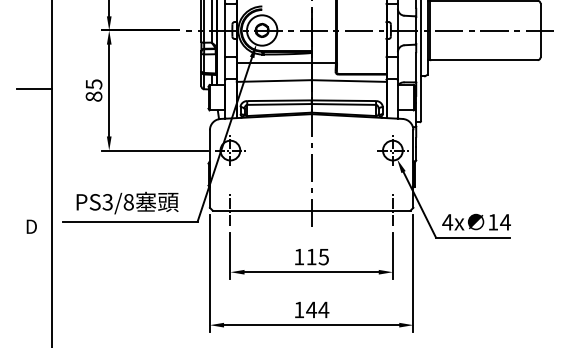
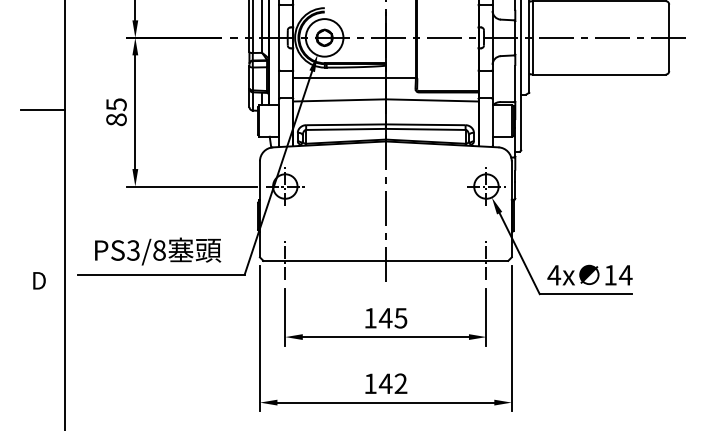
text: (311, 257) -> (385, 318), 115 -> 145
text: (323, 309) -> (400, 383), 144 -> 142

